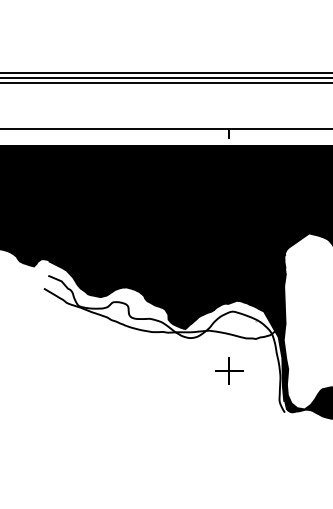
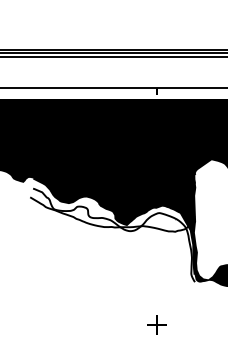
part: (228, 370) -> (156, 324), moved

